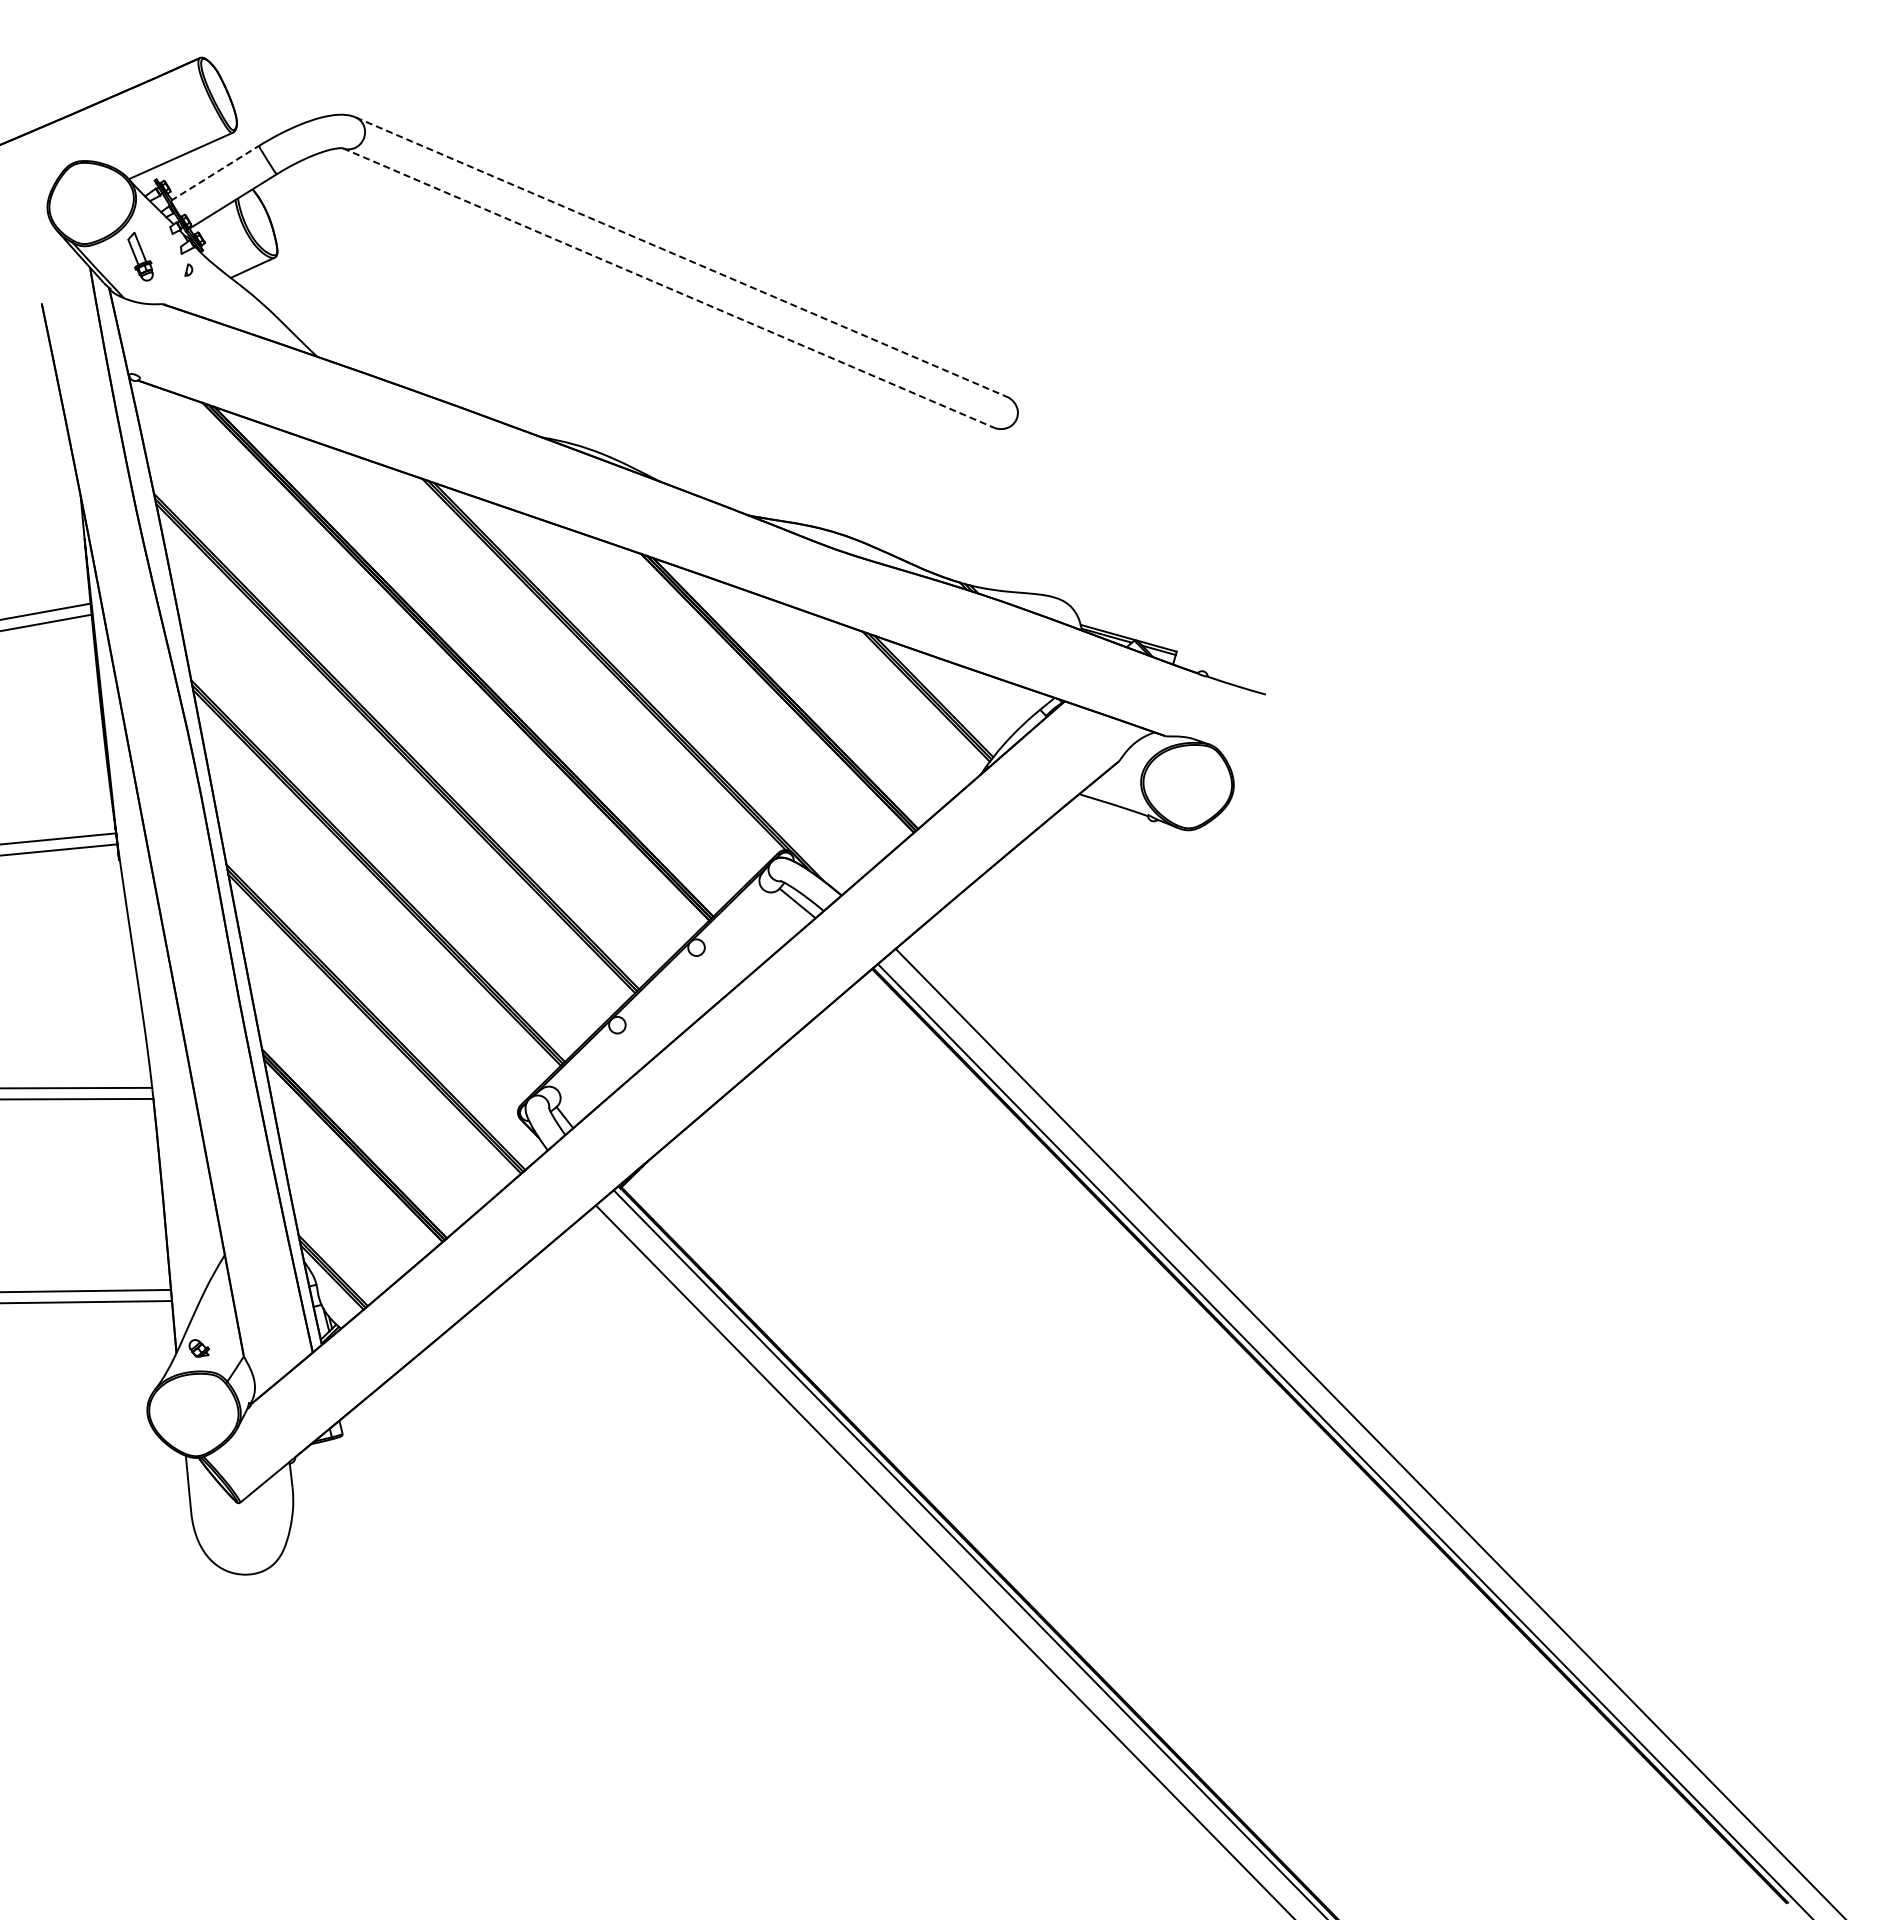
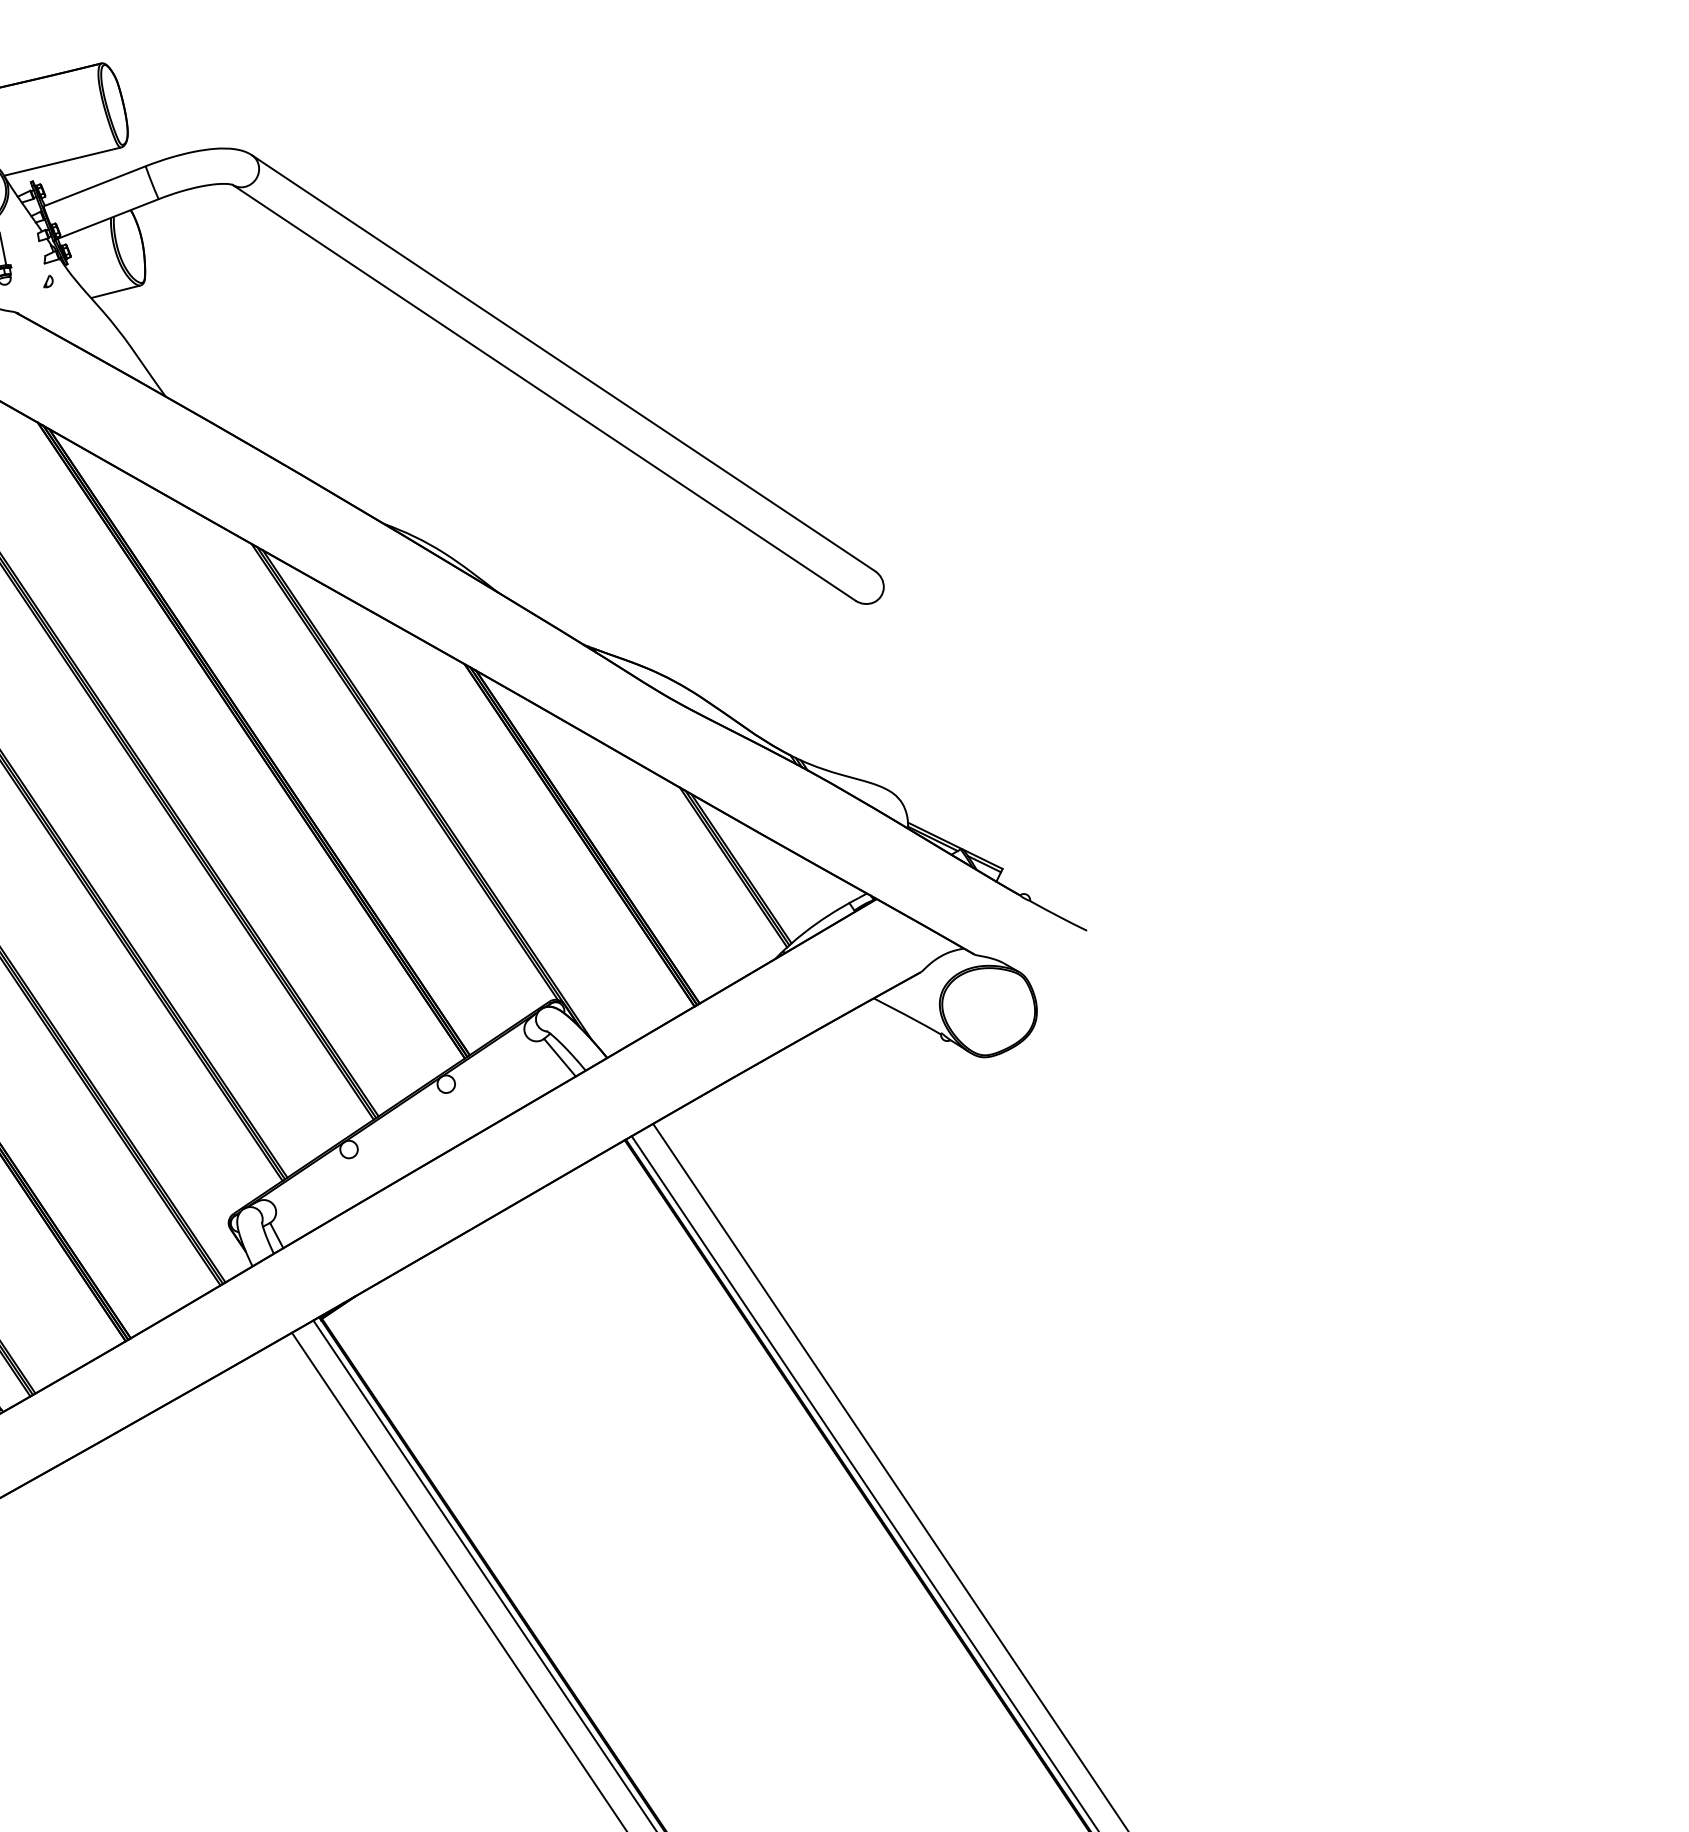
line: (214, 173) -> (94, 186), dashed -> solid
line: (681, 257) -> (563, 363), dashed -> solid
line: (668, 288) -> (544, 393), dashed -> solid

